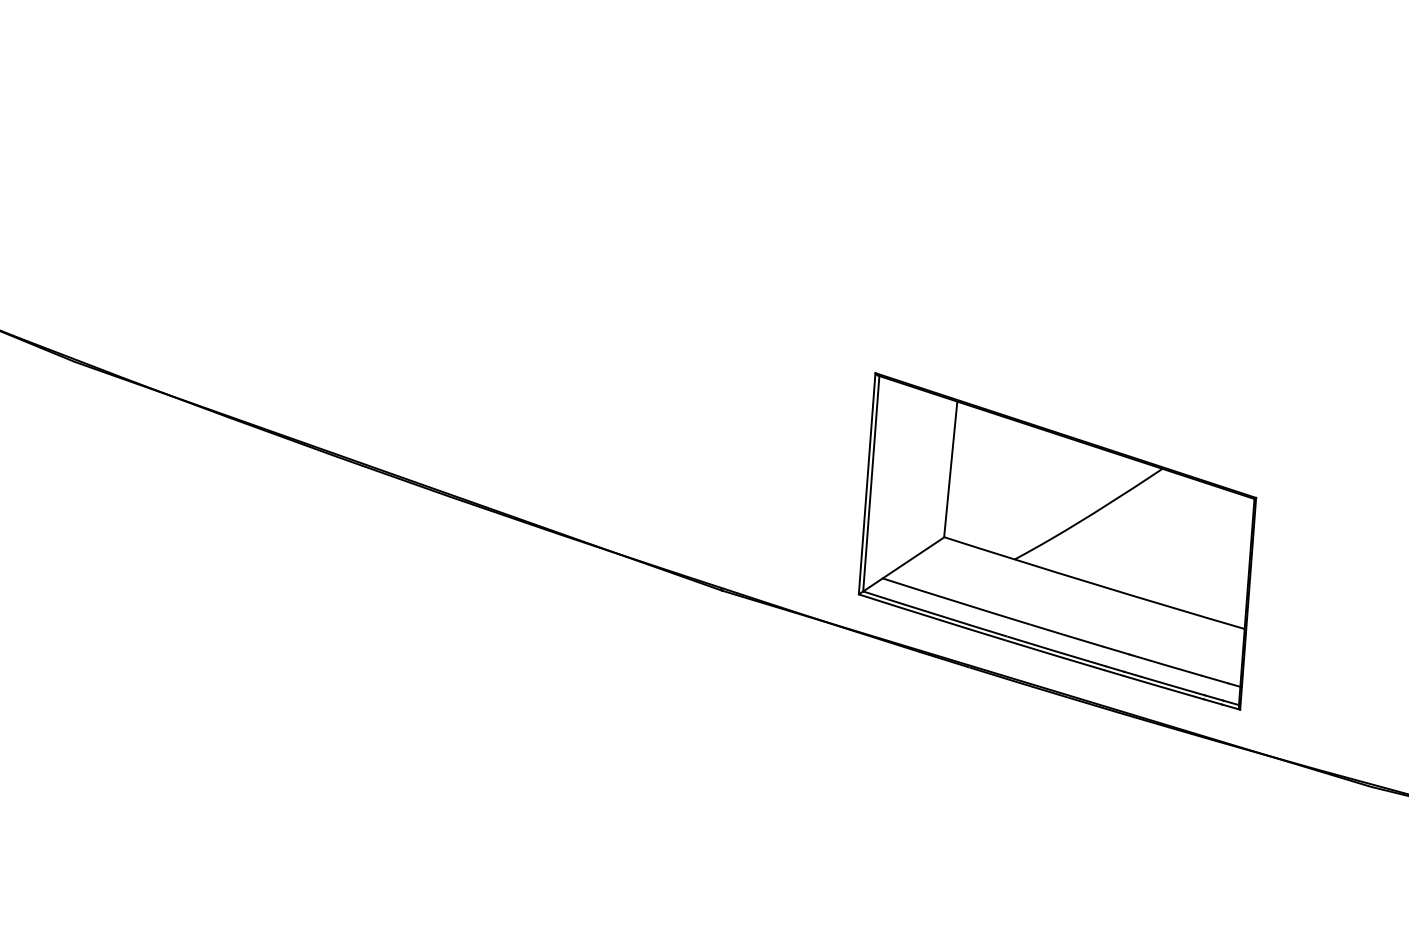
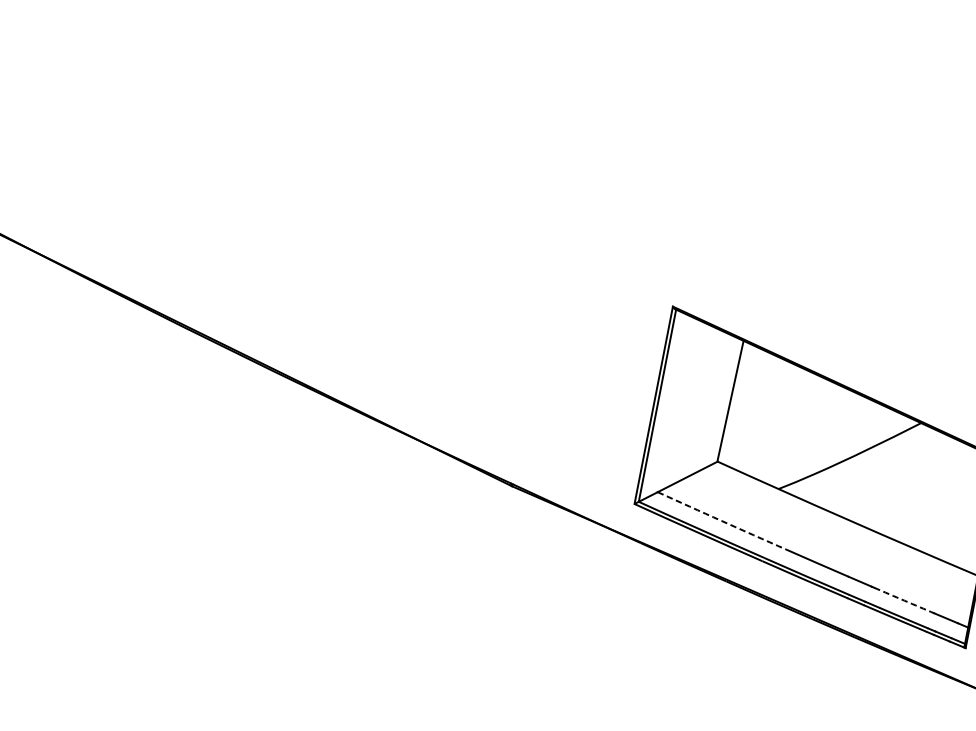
arc: (956, 601) -> (721, 520), solid -> dashed
arc: (1167, 665) -> (904, 600), solid -> dashed

